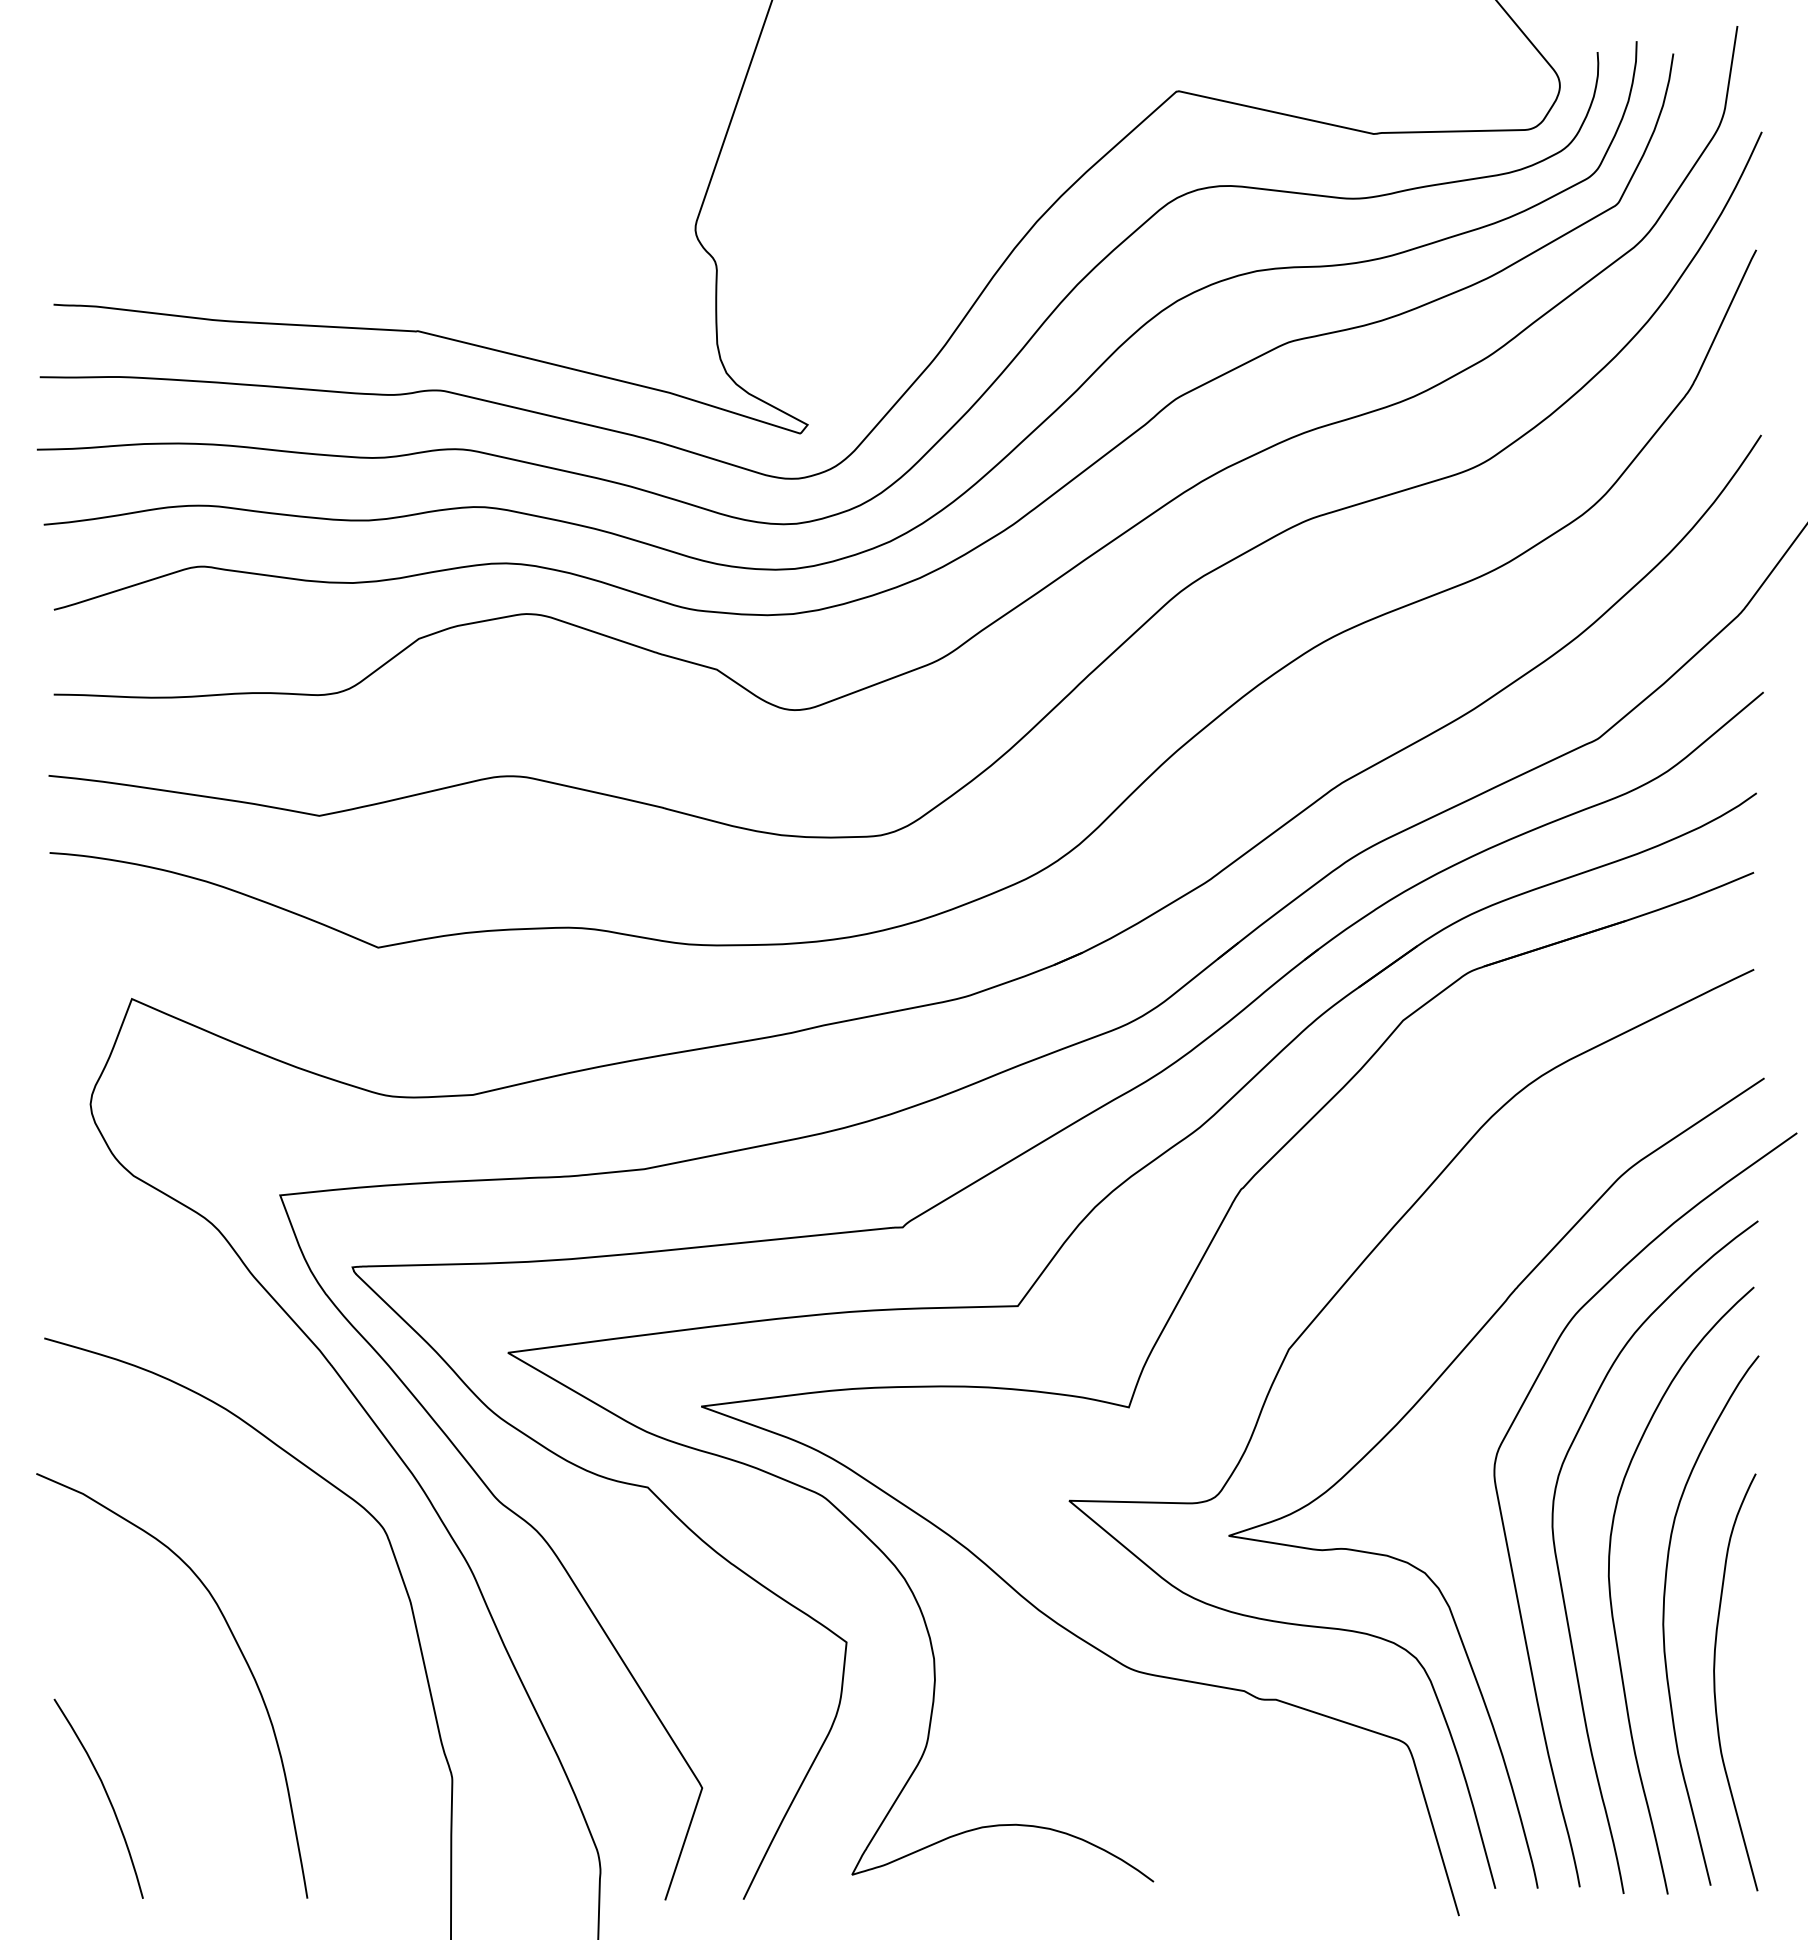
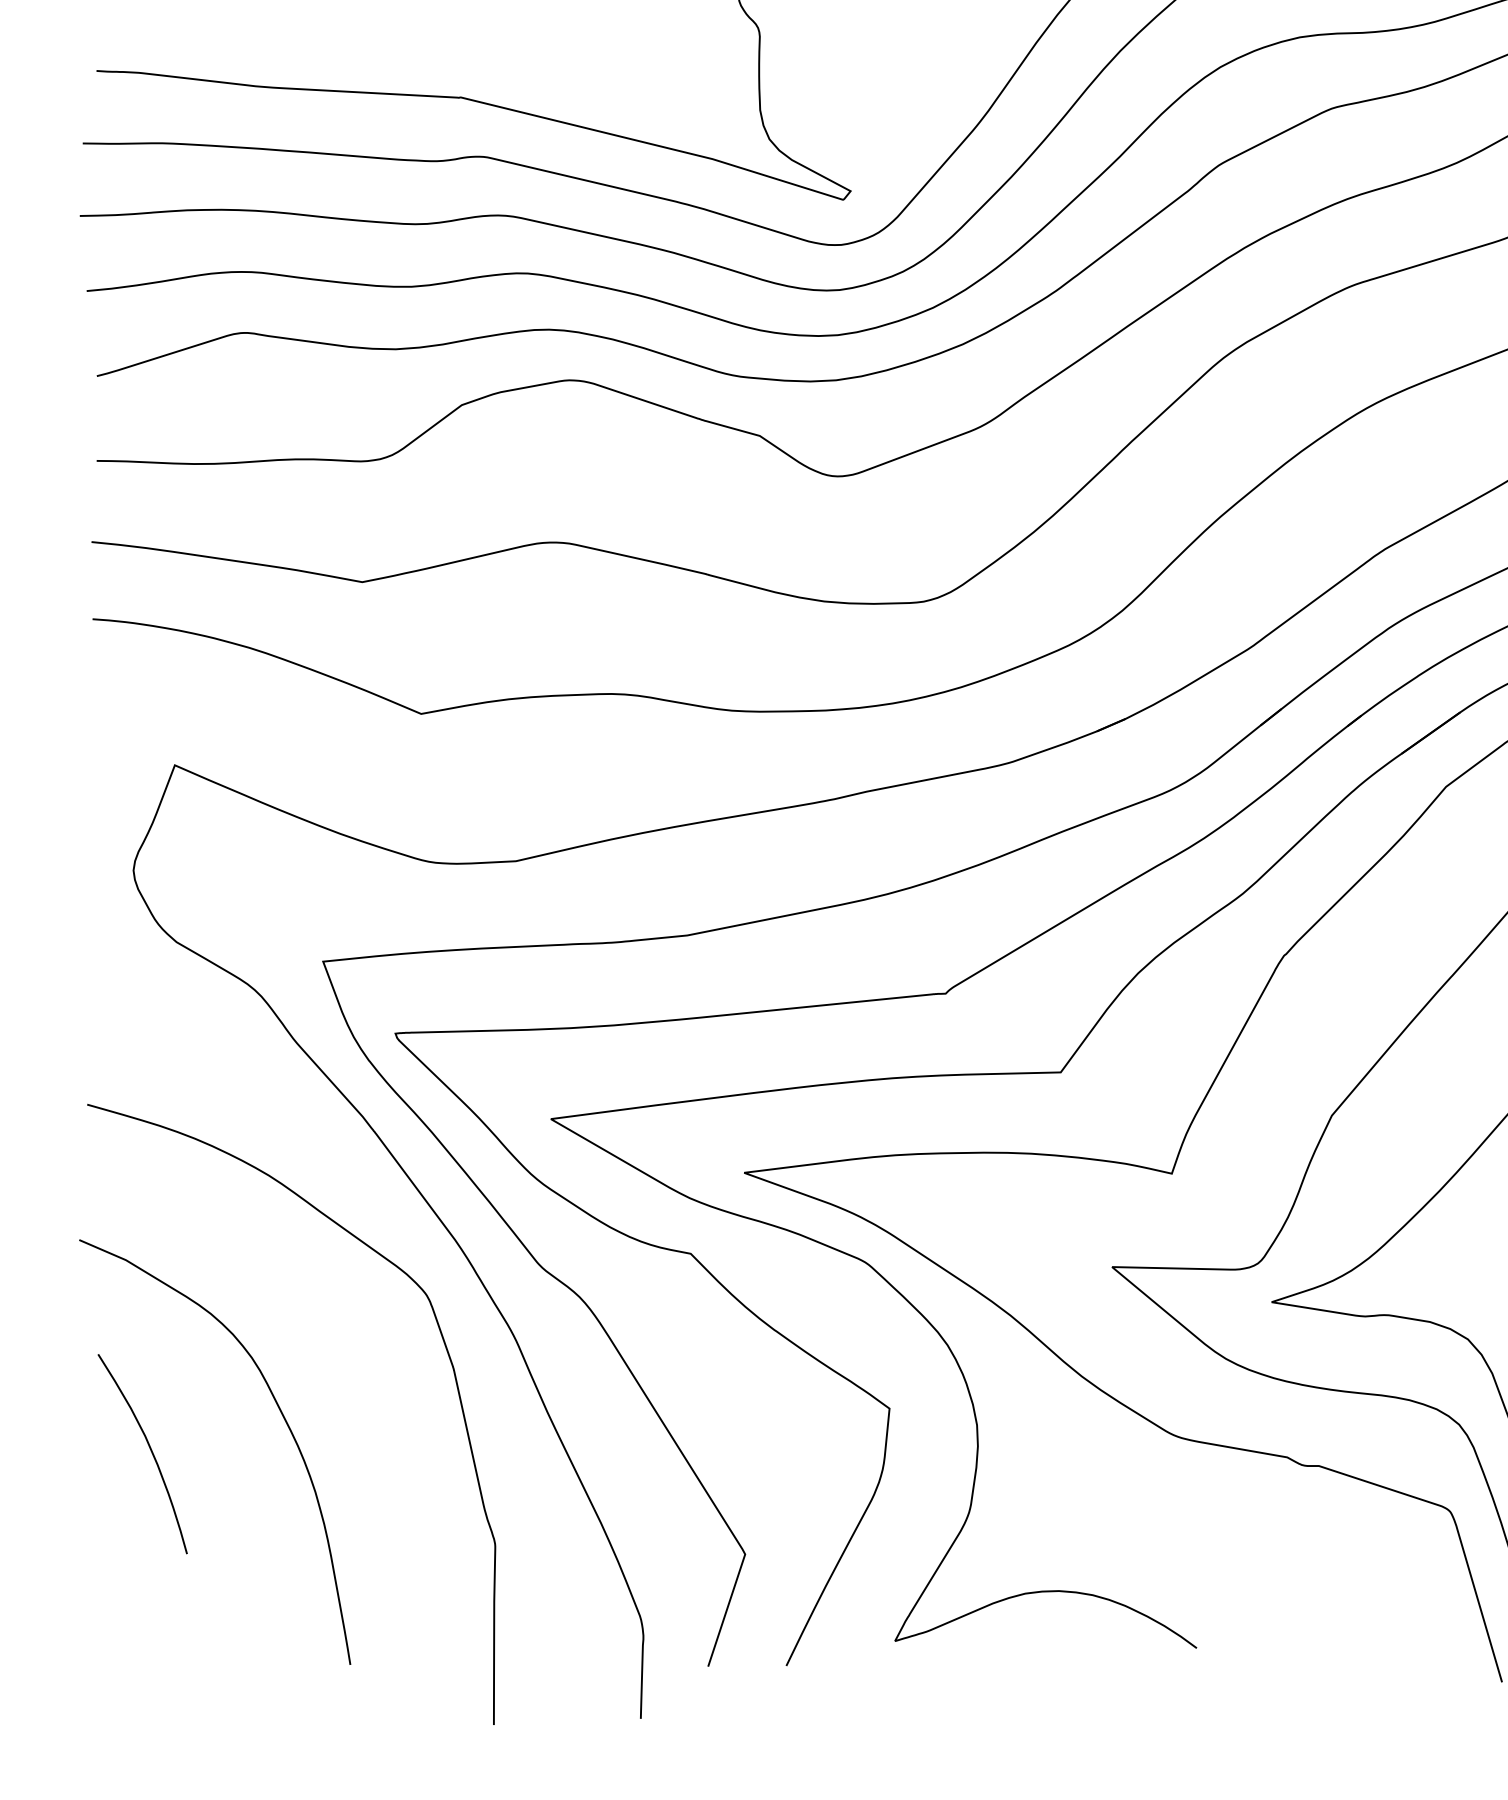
curve: (106, 1795) -> (150, 1450), moved

